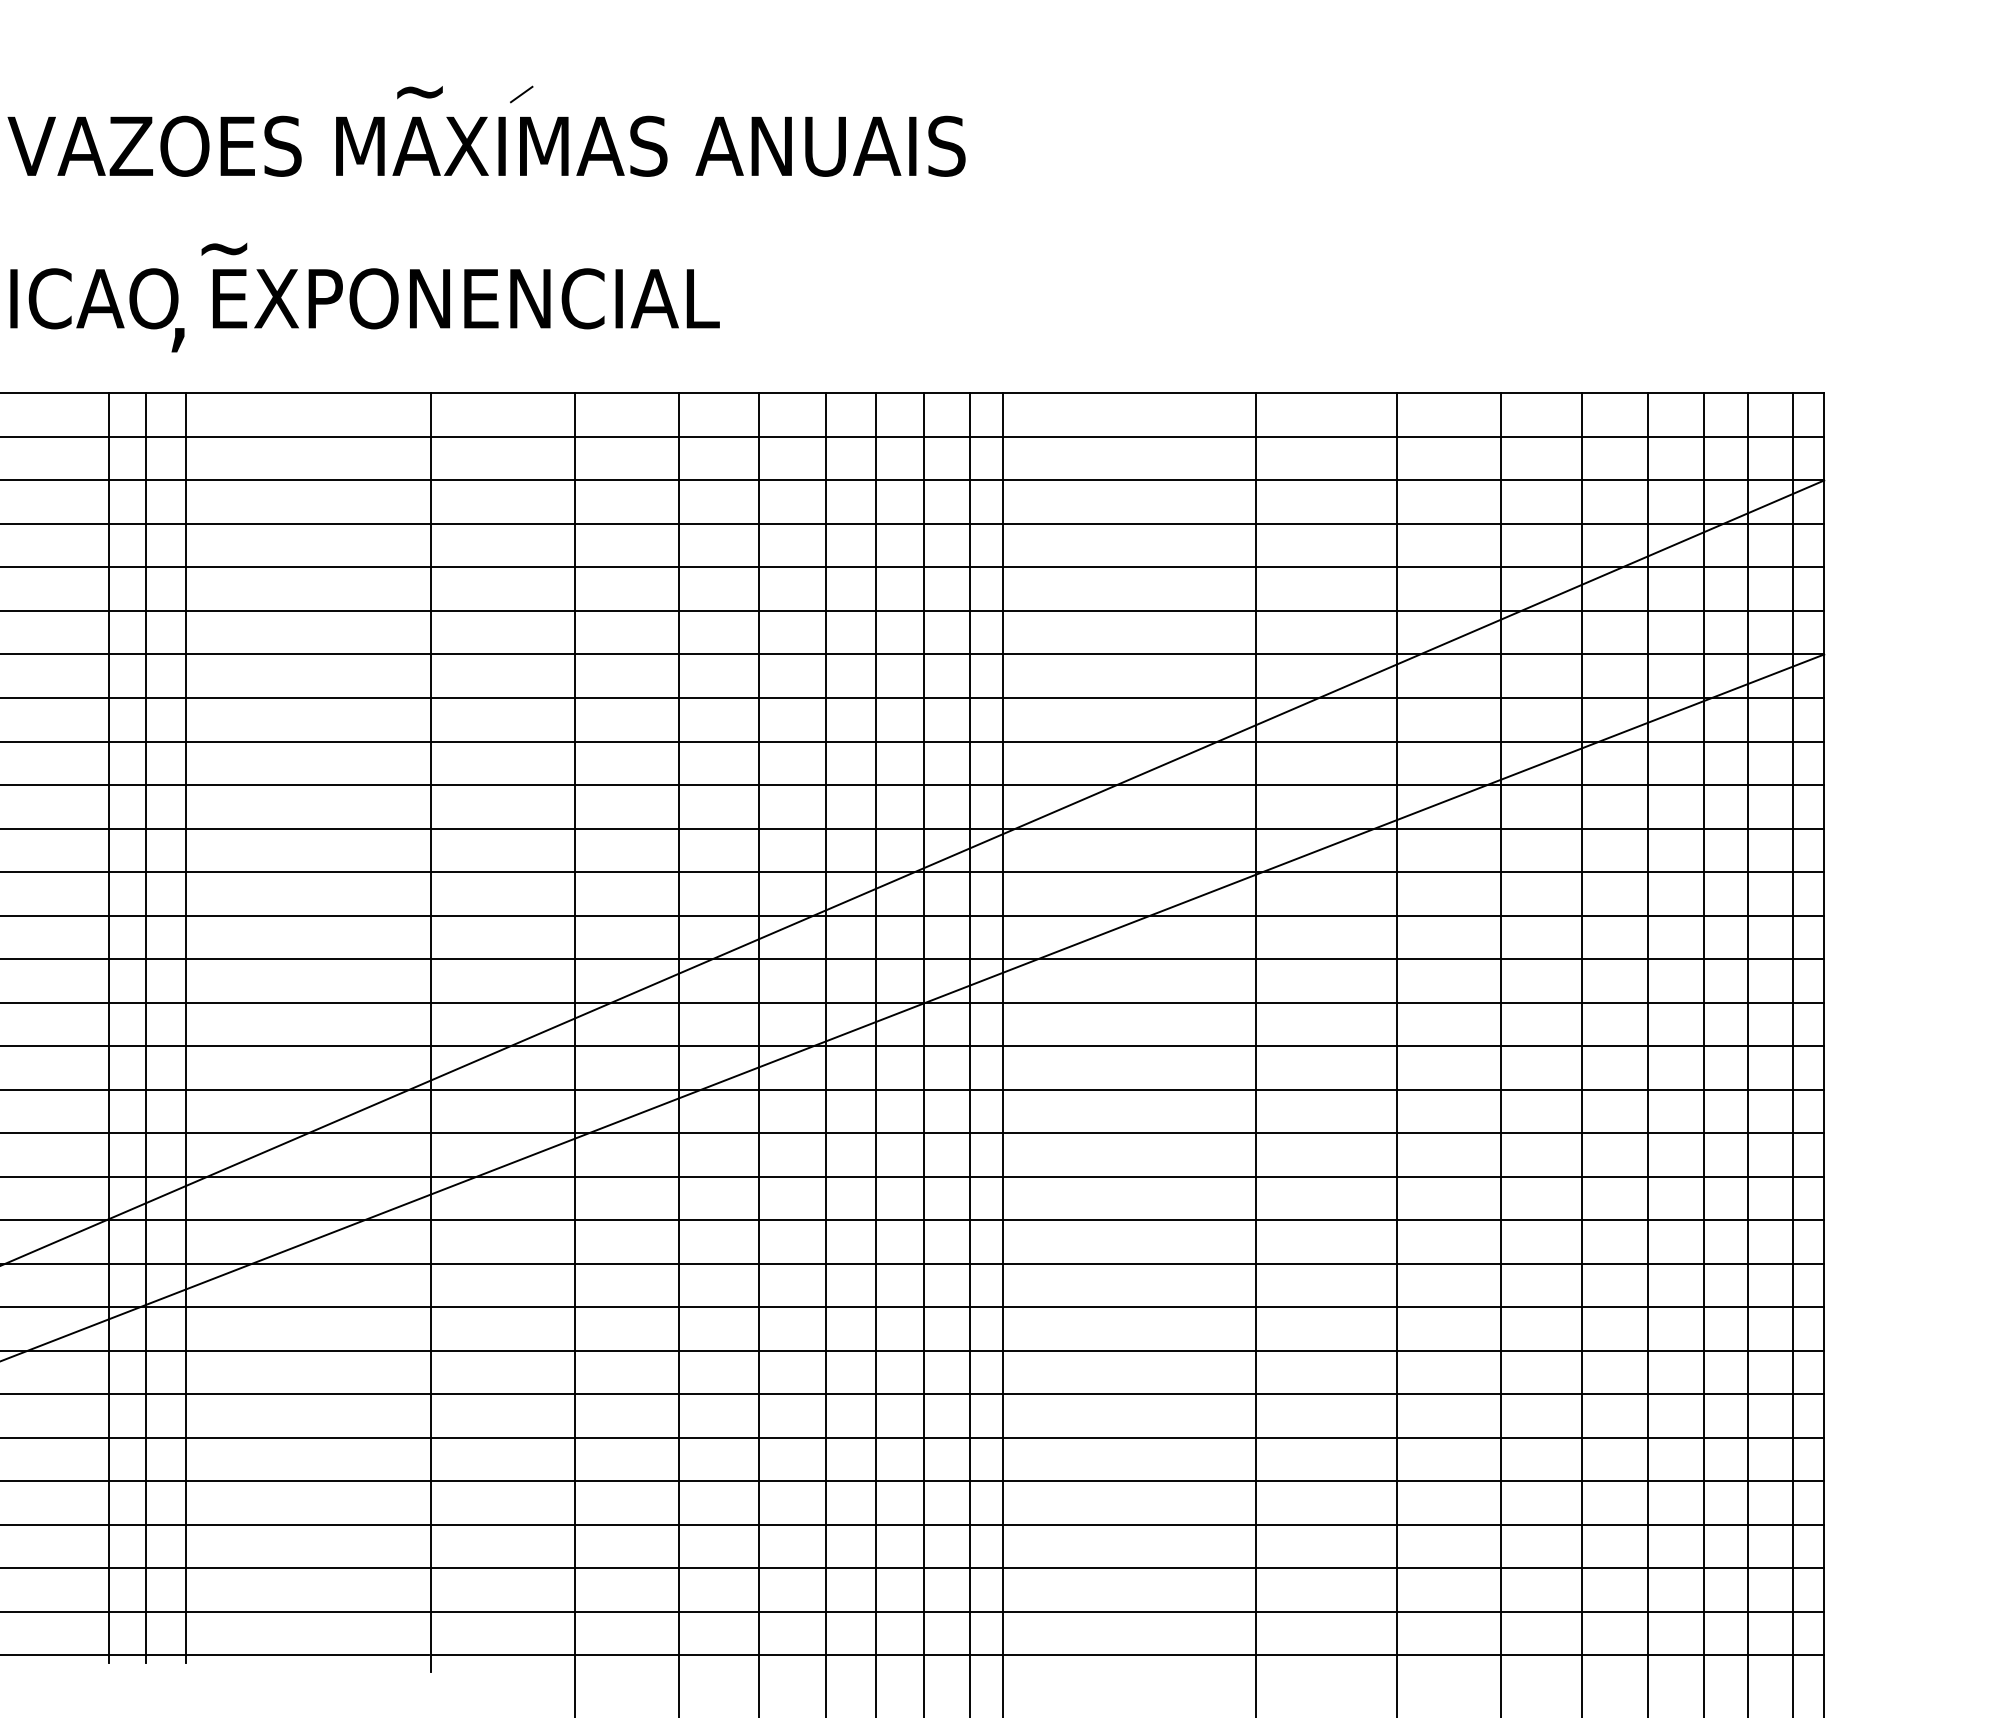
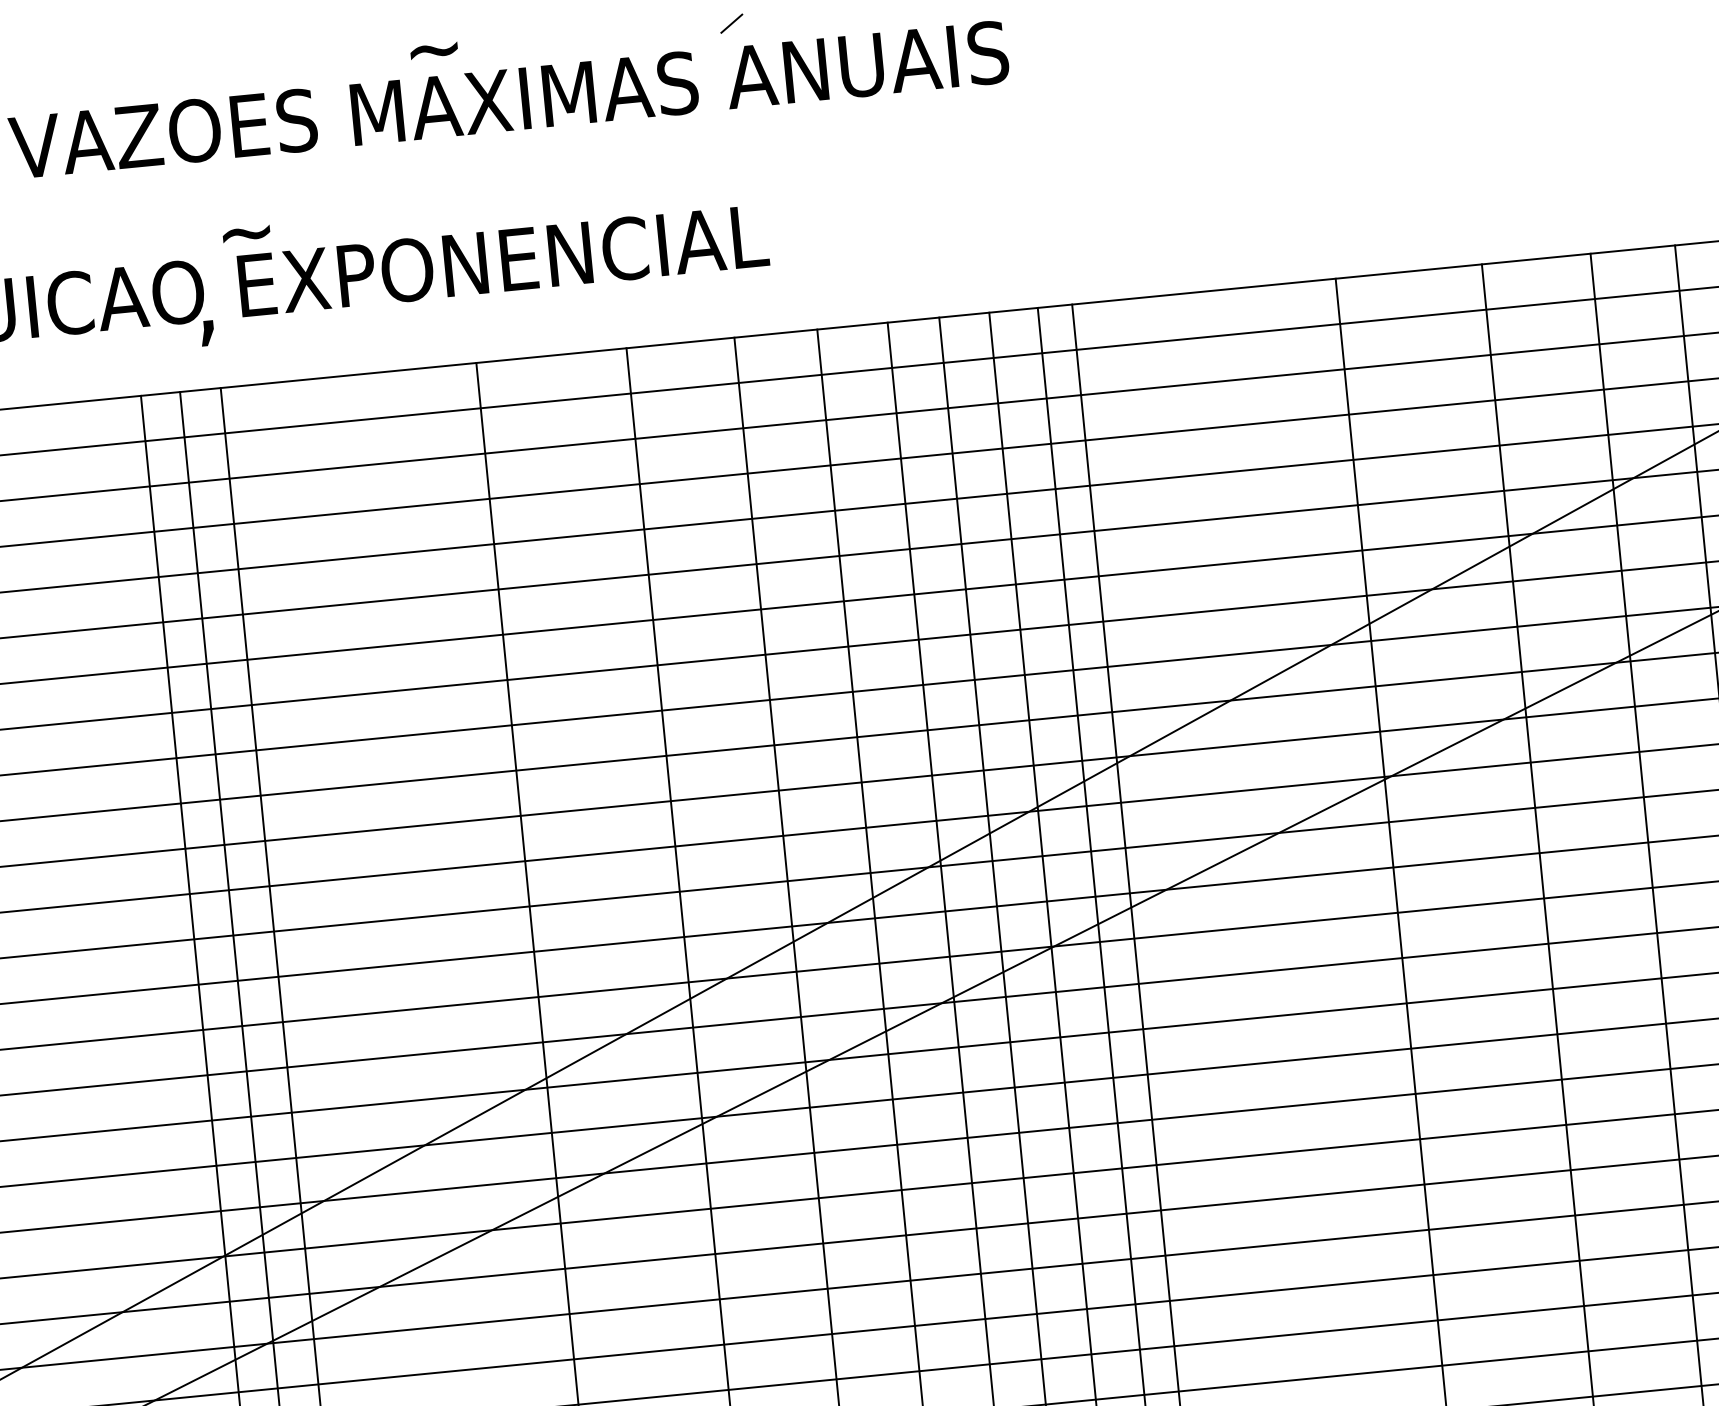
line: (521, 94) -> (731, 23), moved

